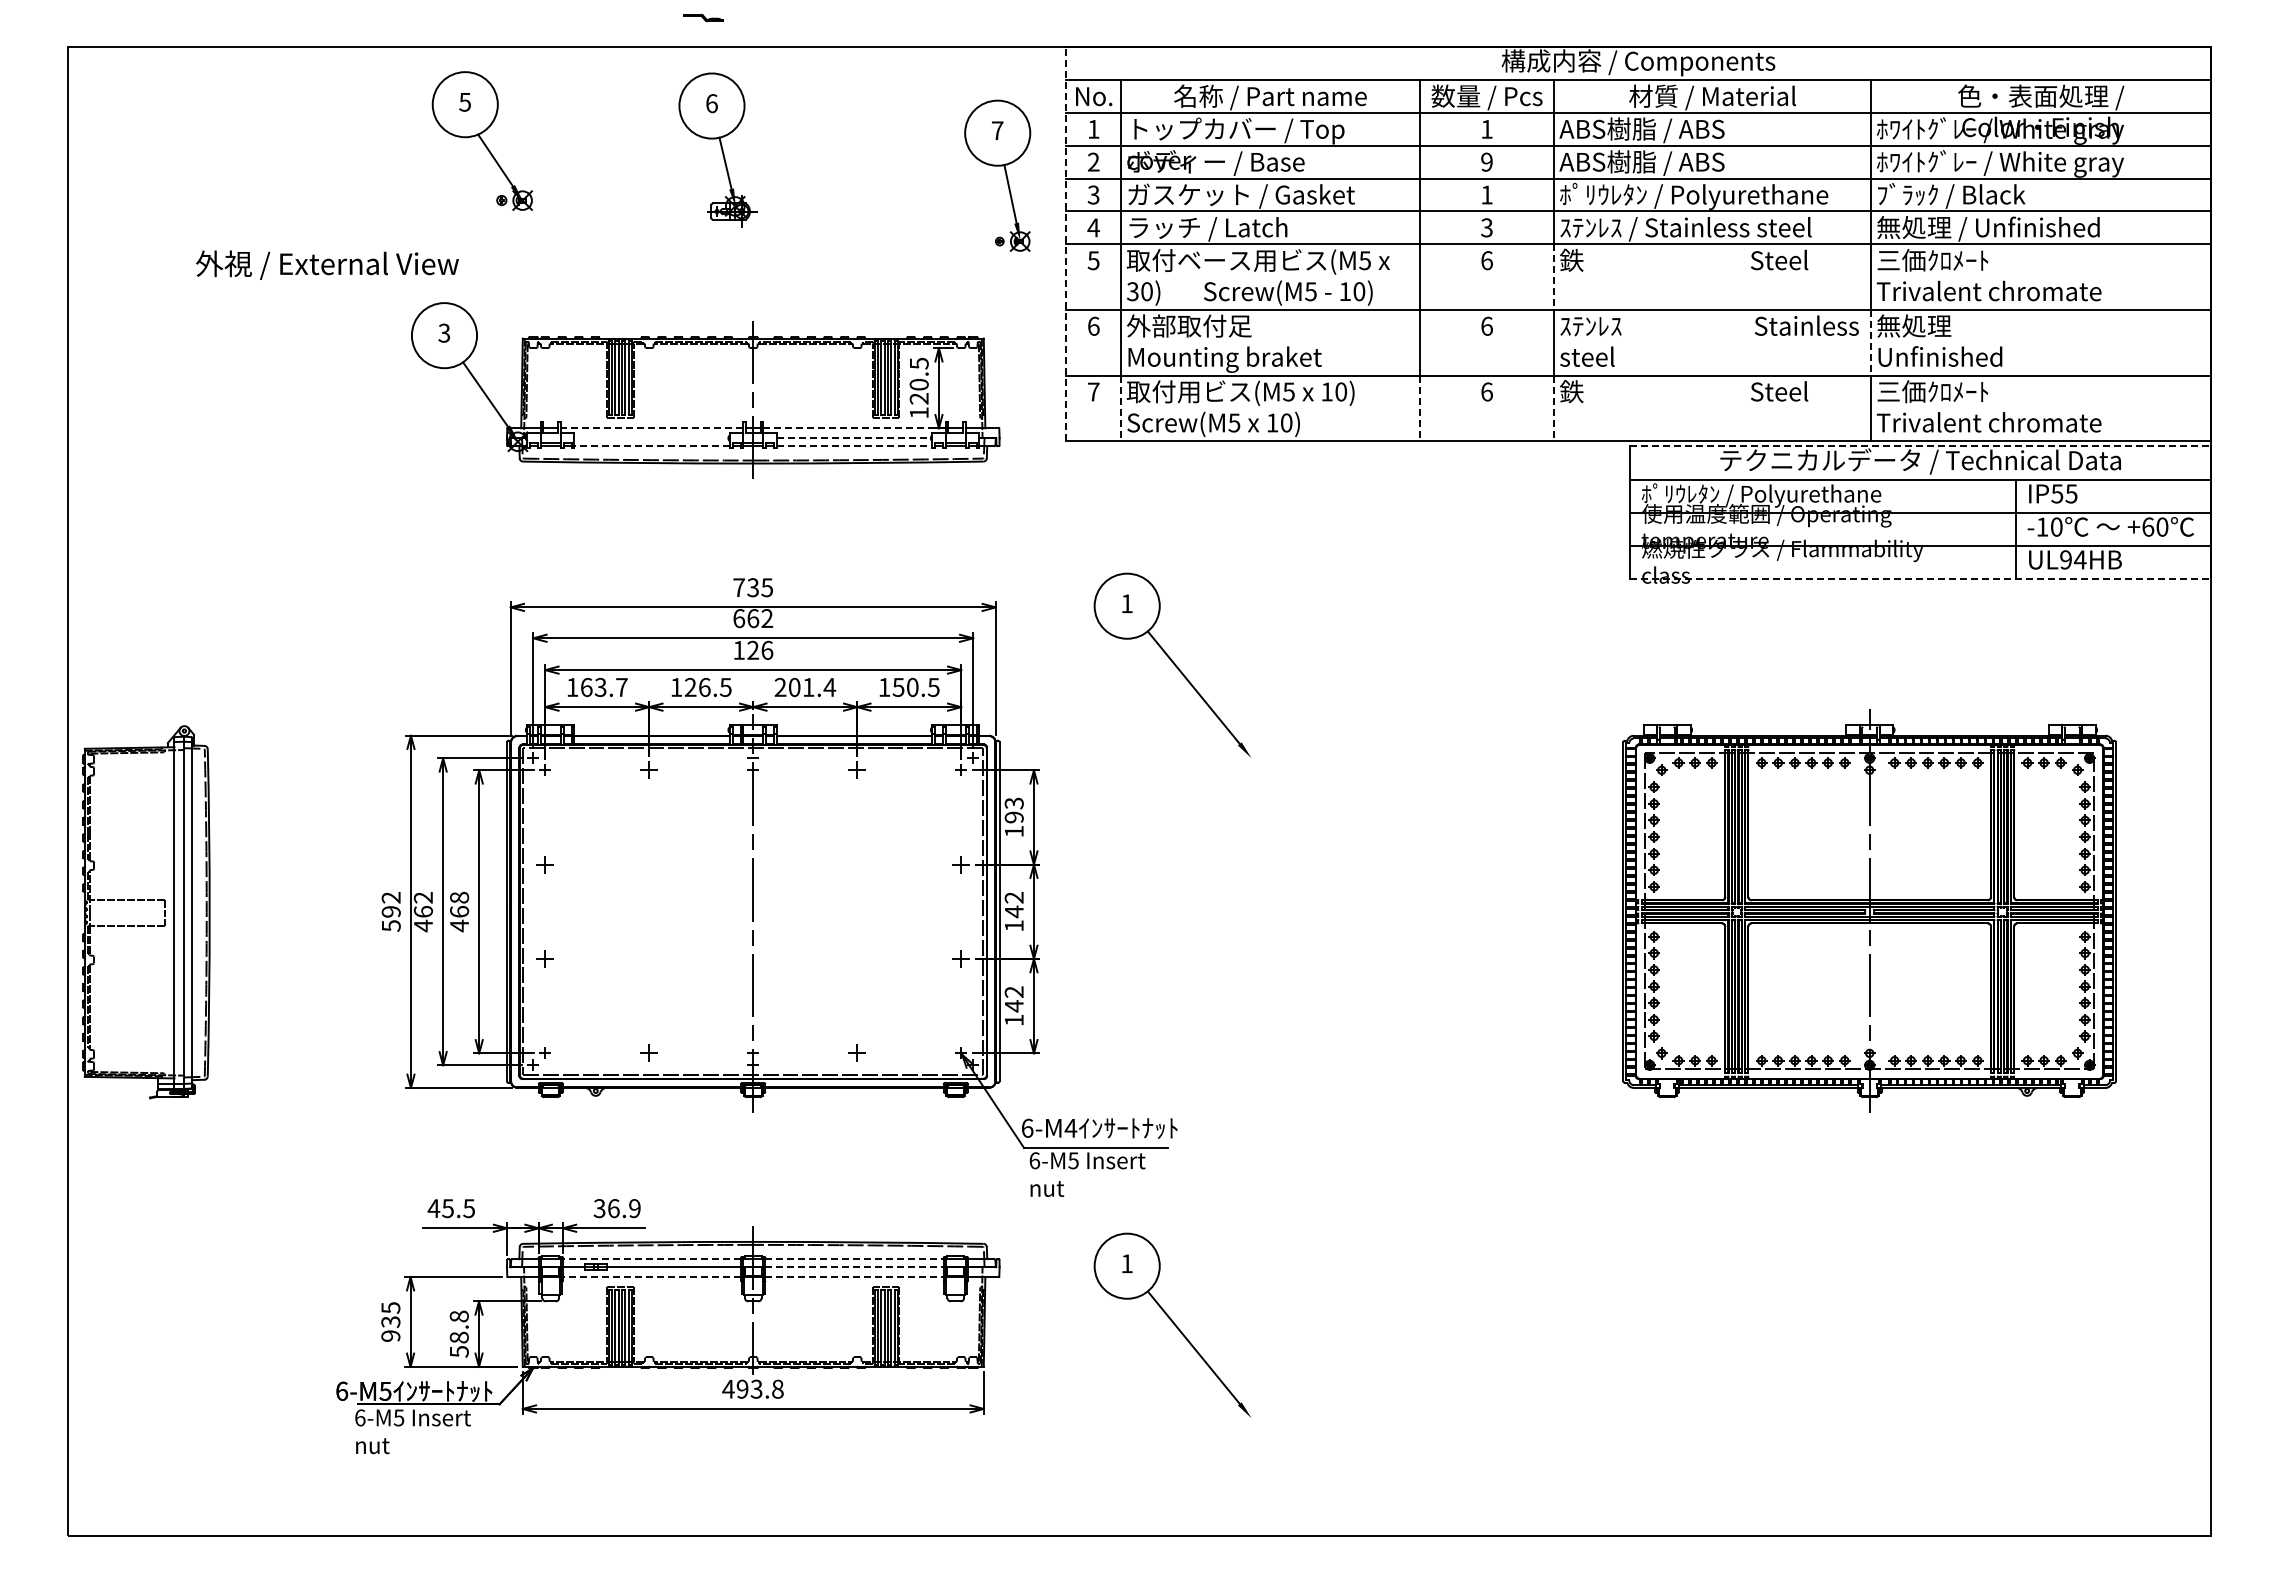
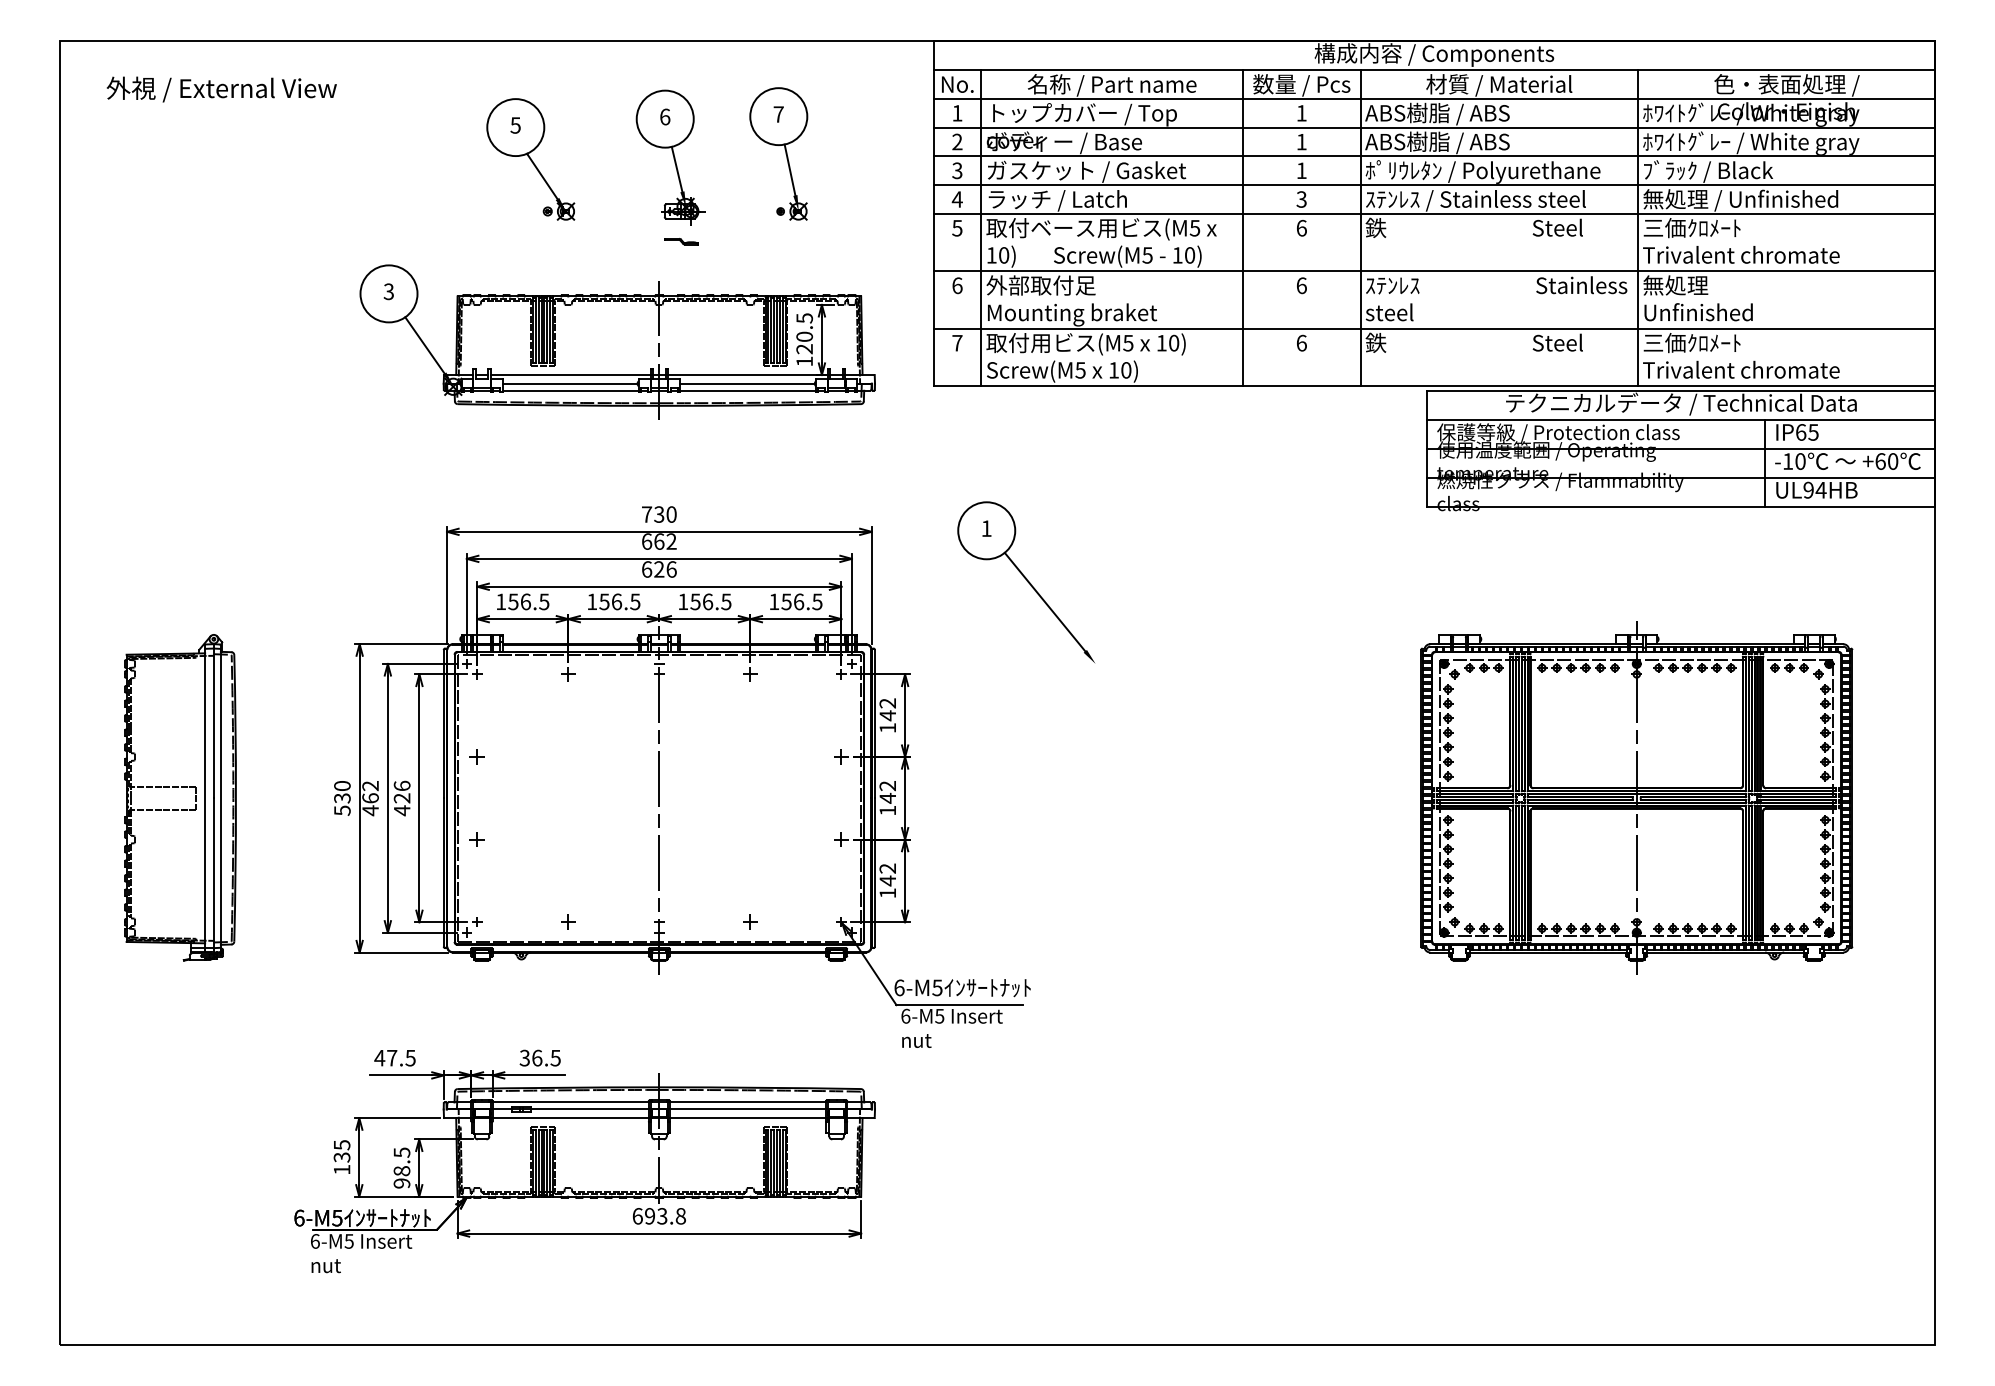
part: (703, 17) -> (681, 241), moved
part: (481, 140) -> (529, 158), moved
part: (717, 149) -> (670, 157), moved
text: (1486, 161) -> (1301, 141), 9 -> 1
part: (1005, 175) -> (785, 153), moved
line: (1066, 244) -> (933, 214), dashed -> solid
text: (327, 264) -> (221, 88), moved
line: (1554, 277) -> (1360, 242), dashed -> solid
text: (1132, 291) -> (991, 255), 30) -> 10)
line: (1871, 342) -> (1638, 299), dashed -> solid
line: (1121, 408) -> (981, 357), dashed -> solid
line: (1419, 408) -> (1242, 357), dashed -> solid
line: (1554, 408) -> (1360, 357), dashed -> solid
line: (651, 428) -> (570, 375), dashed -> solid
line: (855, 428) -> (748, 375), dashed -> solid
line: (651, 438) -> (570, 383), added
line: (854, 438) -> (747, 383), dashed -> solid
line: (652, 446) -> (571, 390), dashed -> solid
line: (854, 446) -> (747, 390), dashed -> solid
line: (1921, 446) -> (1682, 390), dashed -> solid
text: (2057, 493) -> (1801, 432), IP55 -> IP65
text: (1779, 495) -> (1557, 433), ﾎﾟﾘｳﾚﾀﾝ / Polyurethane -> 保護等級 / Protection class
line: (1921, 578) -> (1682, 506), dashed -> solid
text: (767, 587) -> (671, 514), 735 -> 730
text: (739, 649) -> (647, 568), 126 -> 626
text: (912, 686) -> (798, 601), 150.5 -> 156.5
text: (603, 687) -> (528, 601), 163.7 -> 156.5
text: (690, 687) -> (604, 601), 126.5 -> 156.5
text: (805, 687) -> (705, 601), 201.4 -> 156.5
text: (1013, 810) -> (887, 709), 193 -> 142
text: (390, 904) -> (341, 791), 592 -> 530
text: (459, 904) -> (402, 791), 468 -> 426
part: (146, 912) -> (180, 798), moved
text: (1070, 1128) -> (937, 988), 6-M4 -> 6-M5
text: (447, 1208) -> (391, 1058), 45.5 -> 47.5
text: (634, 1208) -> (555, 1058), 36.9 -> 36.5
line: (651, 1259) -> (570, 1102), dashed -> solid
line: (855, 1259) -> (748, 1102), dashed -> solid
line: (855, 1267) -> (748, 1109), dashed -> solid
line: (651, 1277) -> (570, 1118), dashed -> solid
line: (855, 1277) -> (748, 1118), dashed -> solid
part: (1171, 1324) -> (1025, 1159), removed
text: (458, 1333) -> (401, 1167), 58.8 -> 98.5
text: (390, 1335) -> (341, 1169), 935 -> 135
text: (728, 1388) -> (637, 1215), 493.8 -> 693.8

